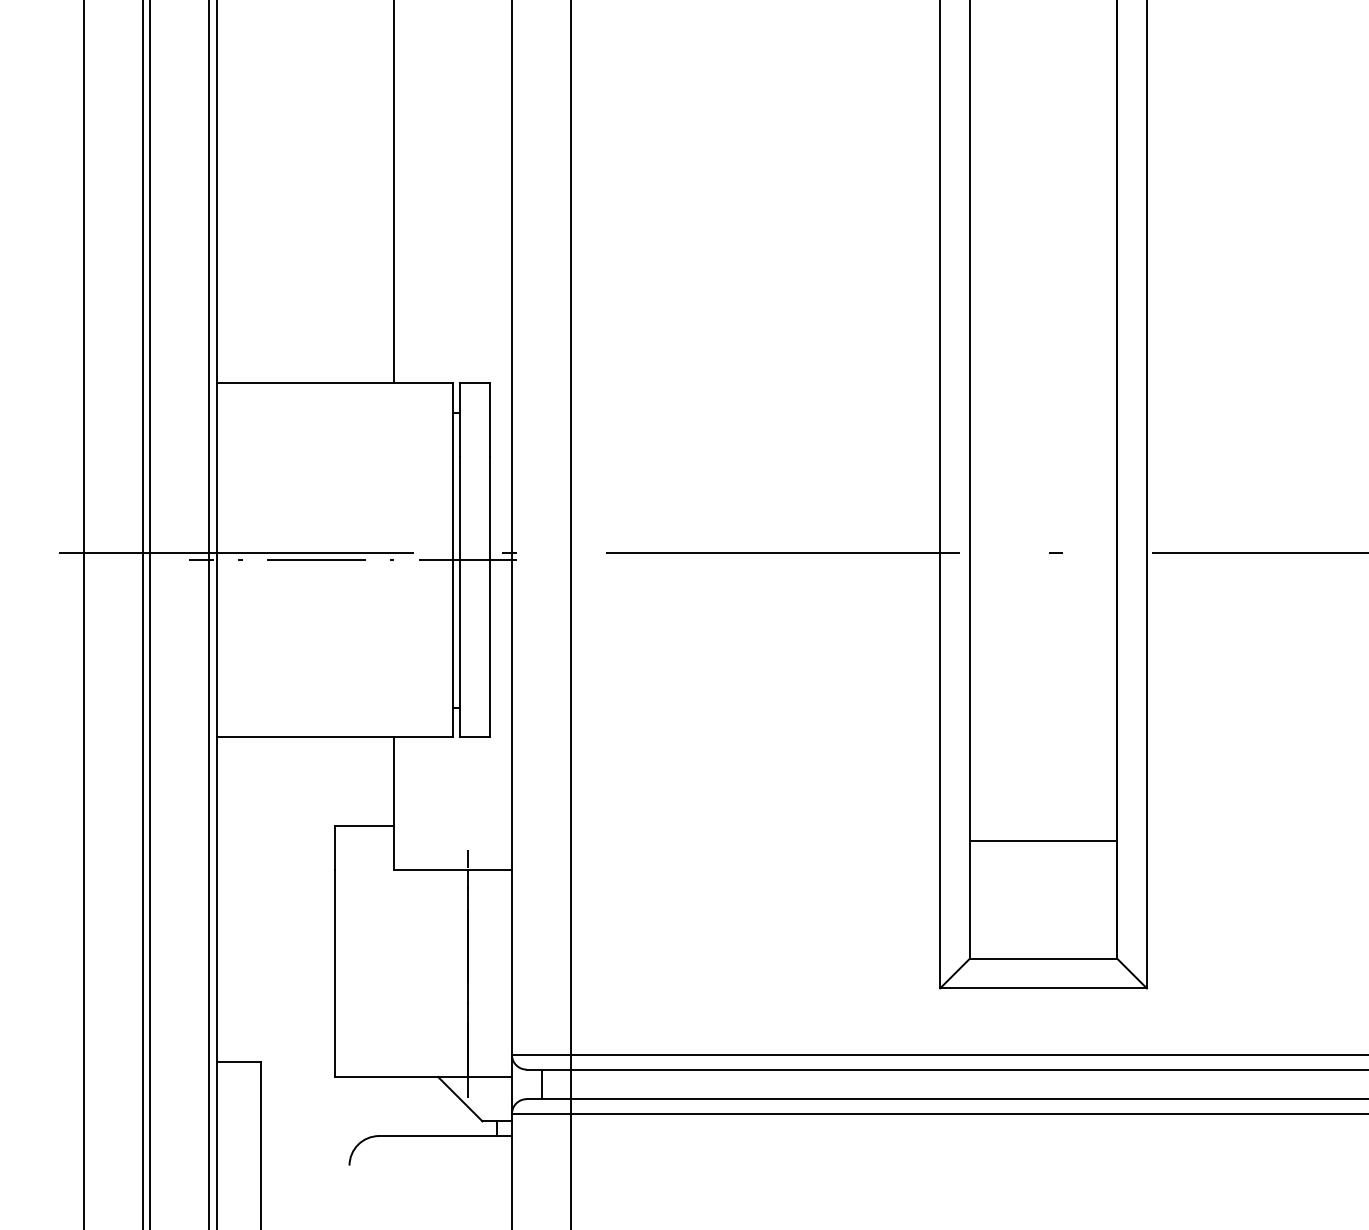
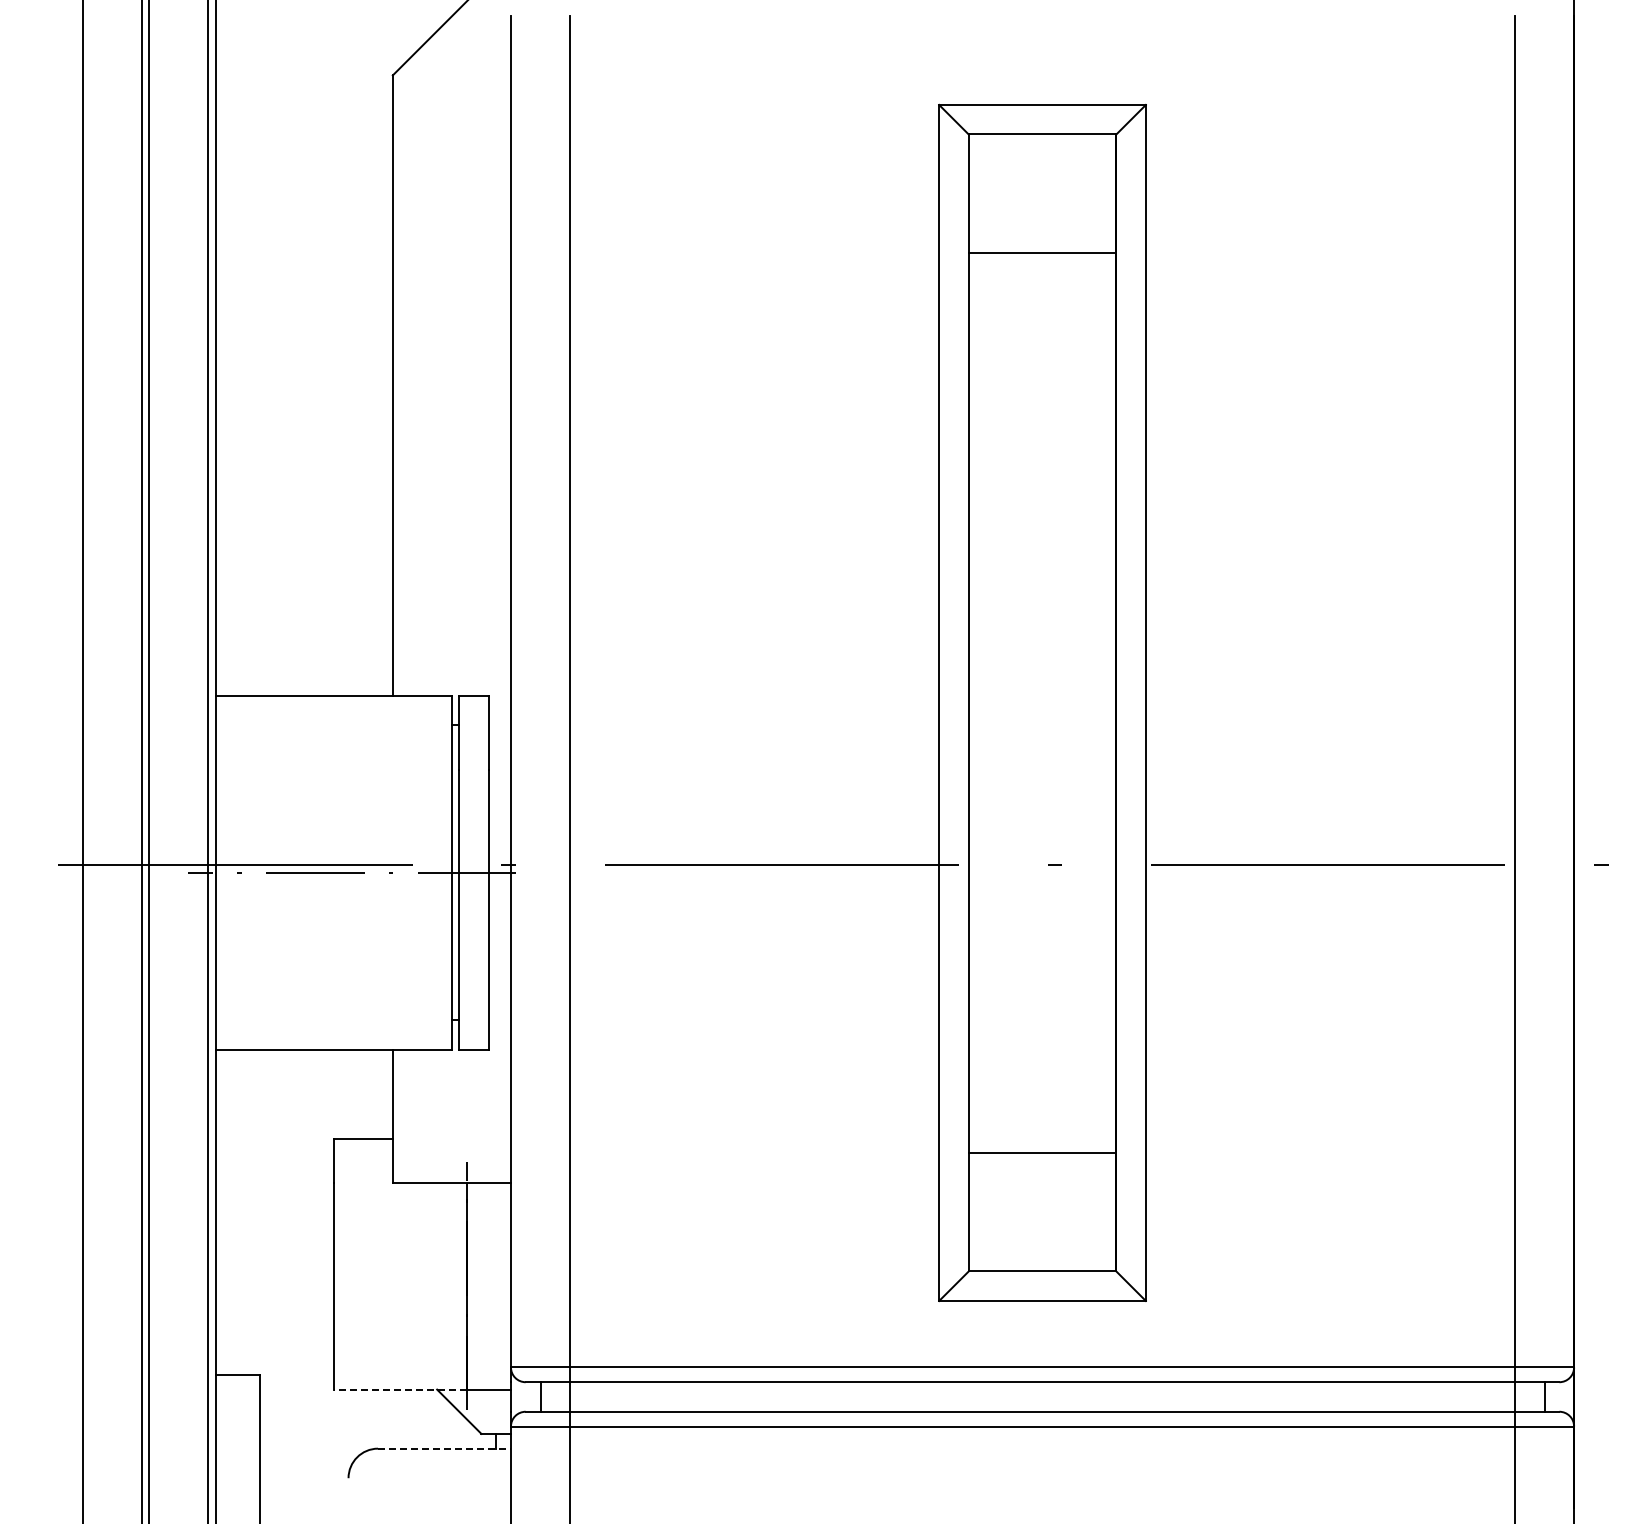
line: (400, 1076) -> (399, 1389), solid -> dashed
line: (446, 1135) -> (445, 1448), solid -> dashed

